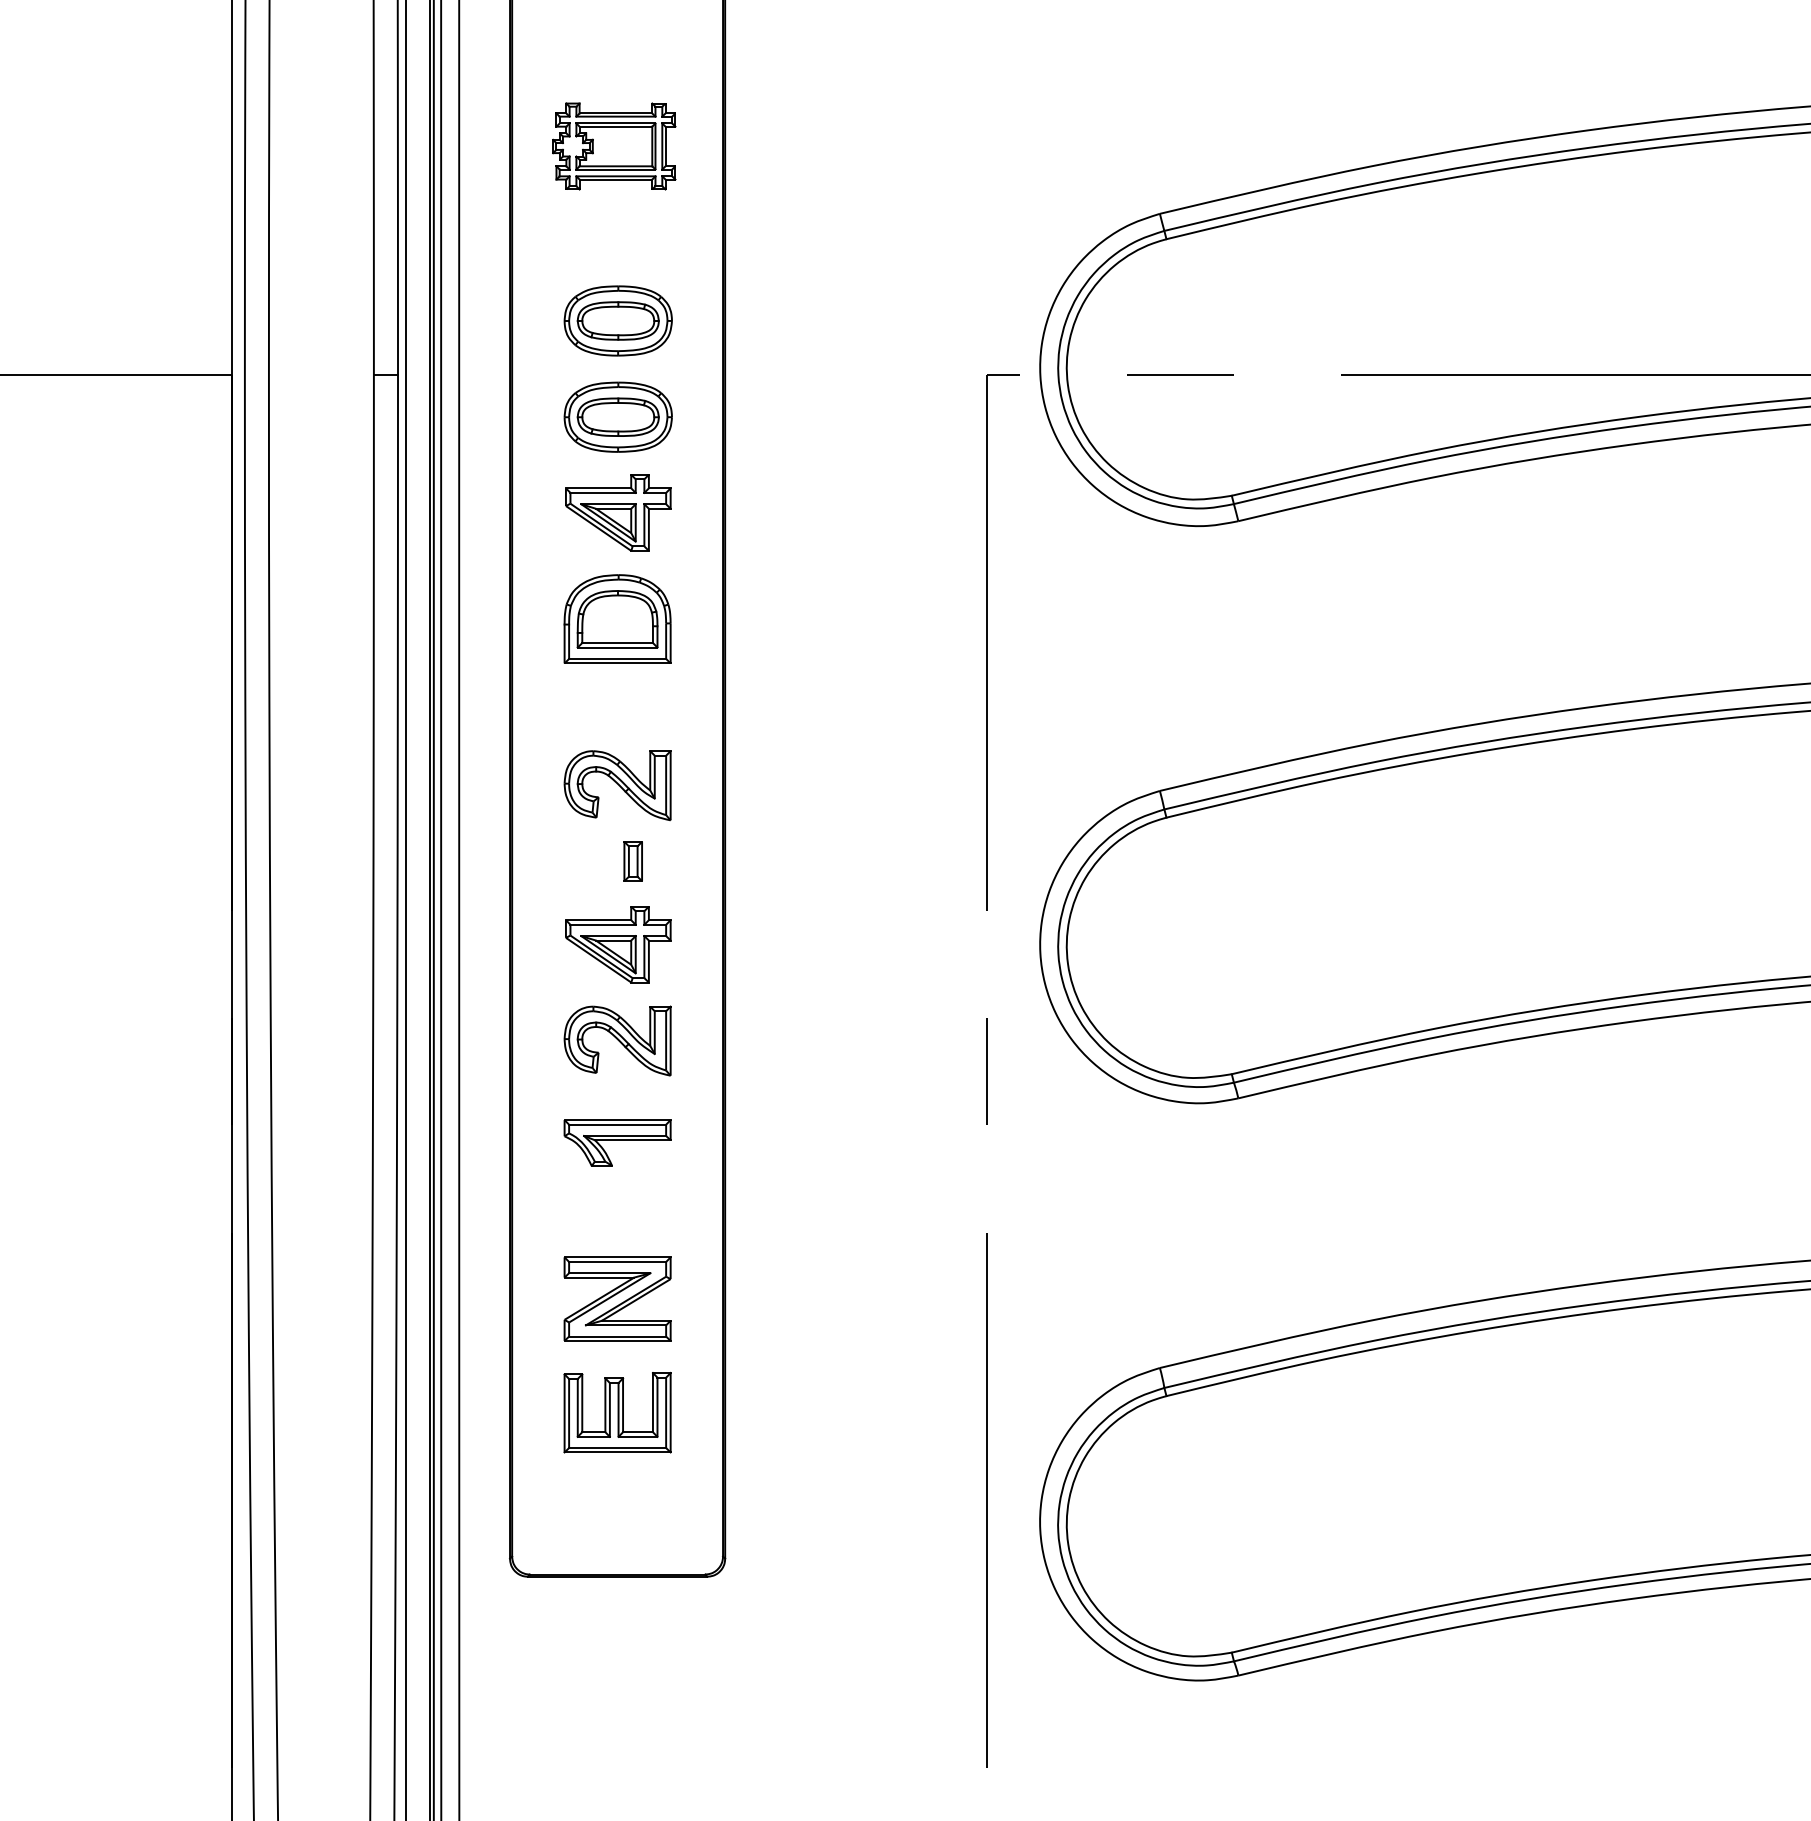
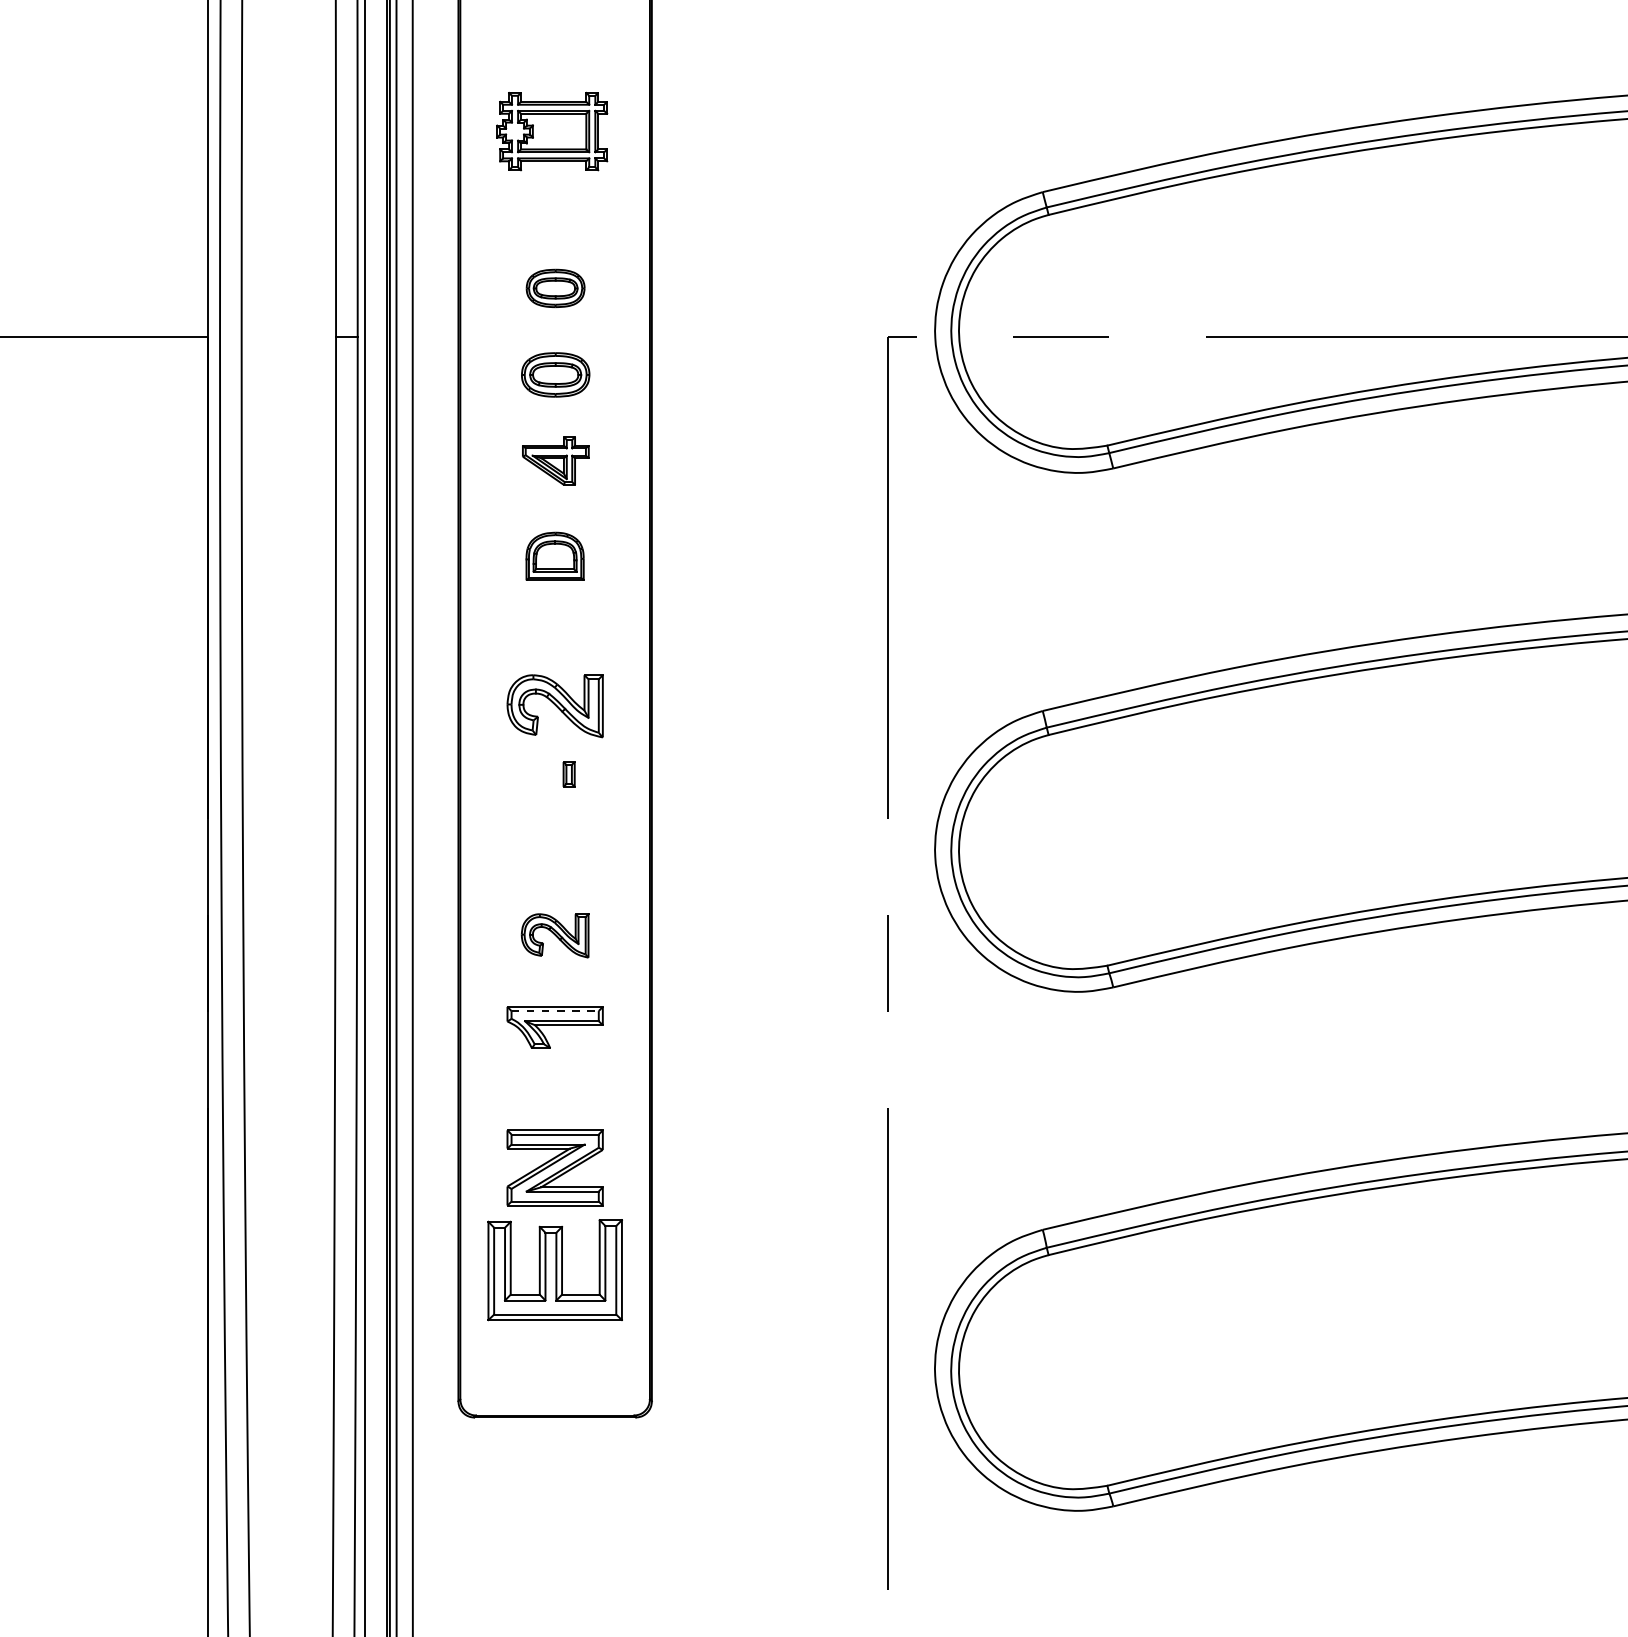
part: (617, 320) -> (555, 288), size x0.6
part: (617, 416) -> (555, 374), size x0.7
part: (618, 512) -> (555, 460), size x0.7
part: (617, 618) -> (555, 555), size x0.6
part: (632, 861) -> (568, 774), size x0.7
part: (618, 944) -> (555, 849), removed
part: (617, 1040) -> (555, 935), size x0.7
line: (617, 1124) -> (555, 1010), solid -> dashed
part: (617, 1412) -> (555, 1269), size x1.4

